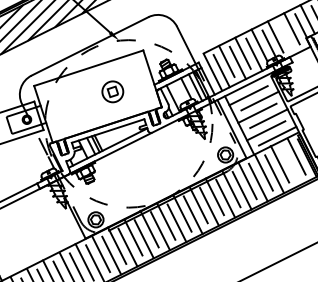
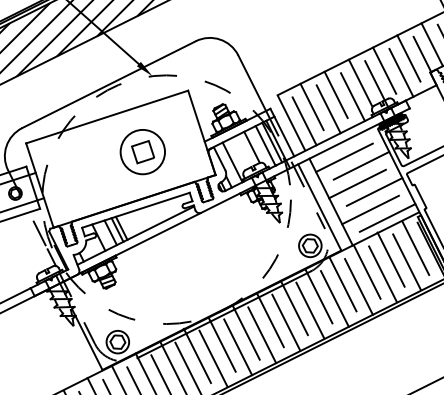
line: (286, 38) -> (400, 72), added
part: (112, 91) -> (142, 151), size x1.43
line: (290, 165) -> (406, 261), added

